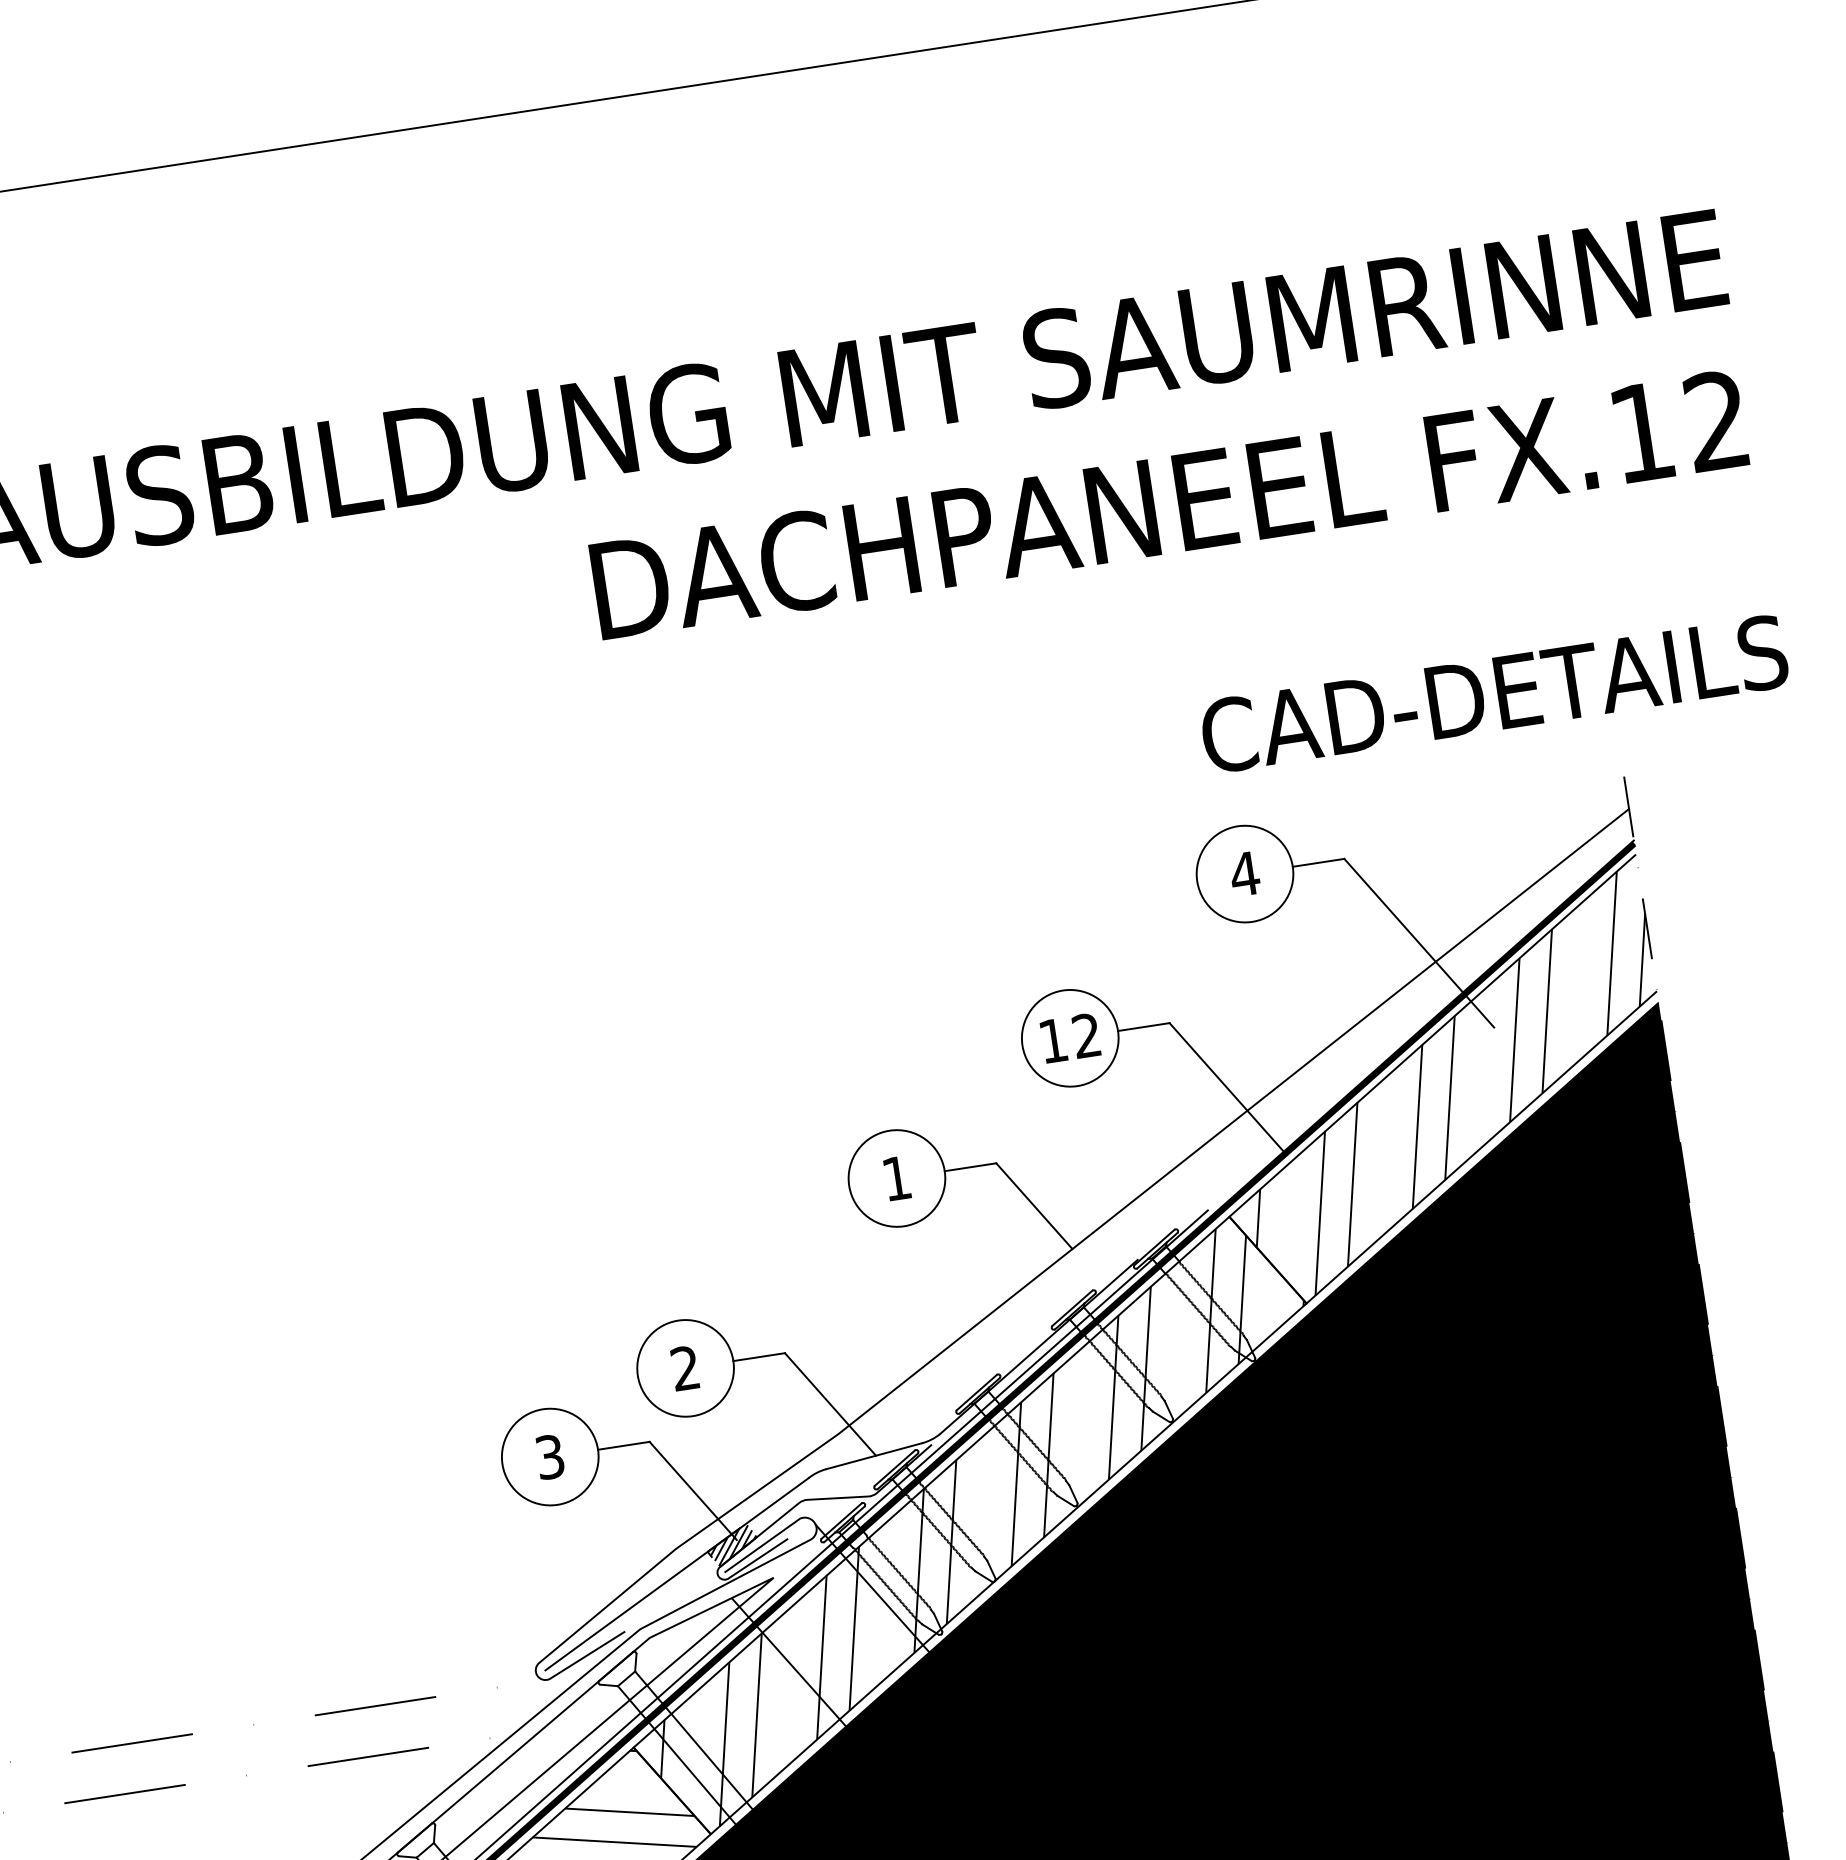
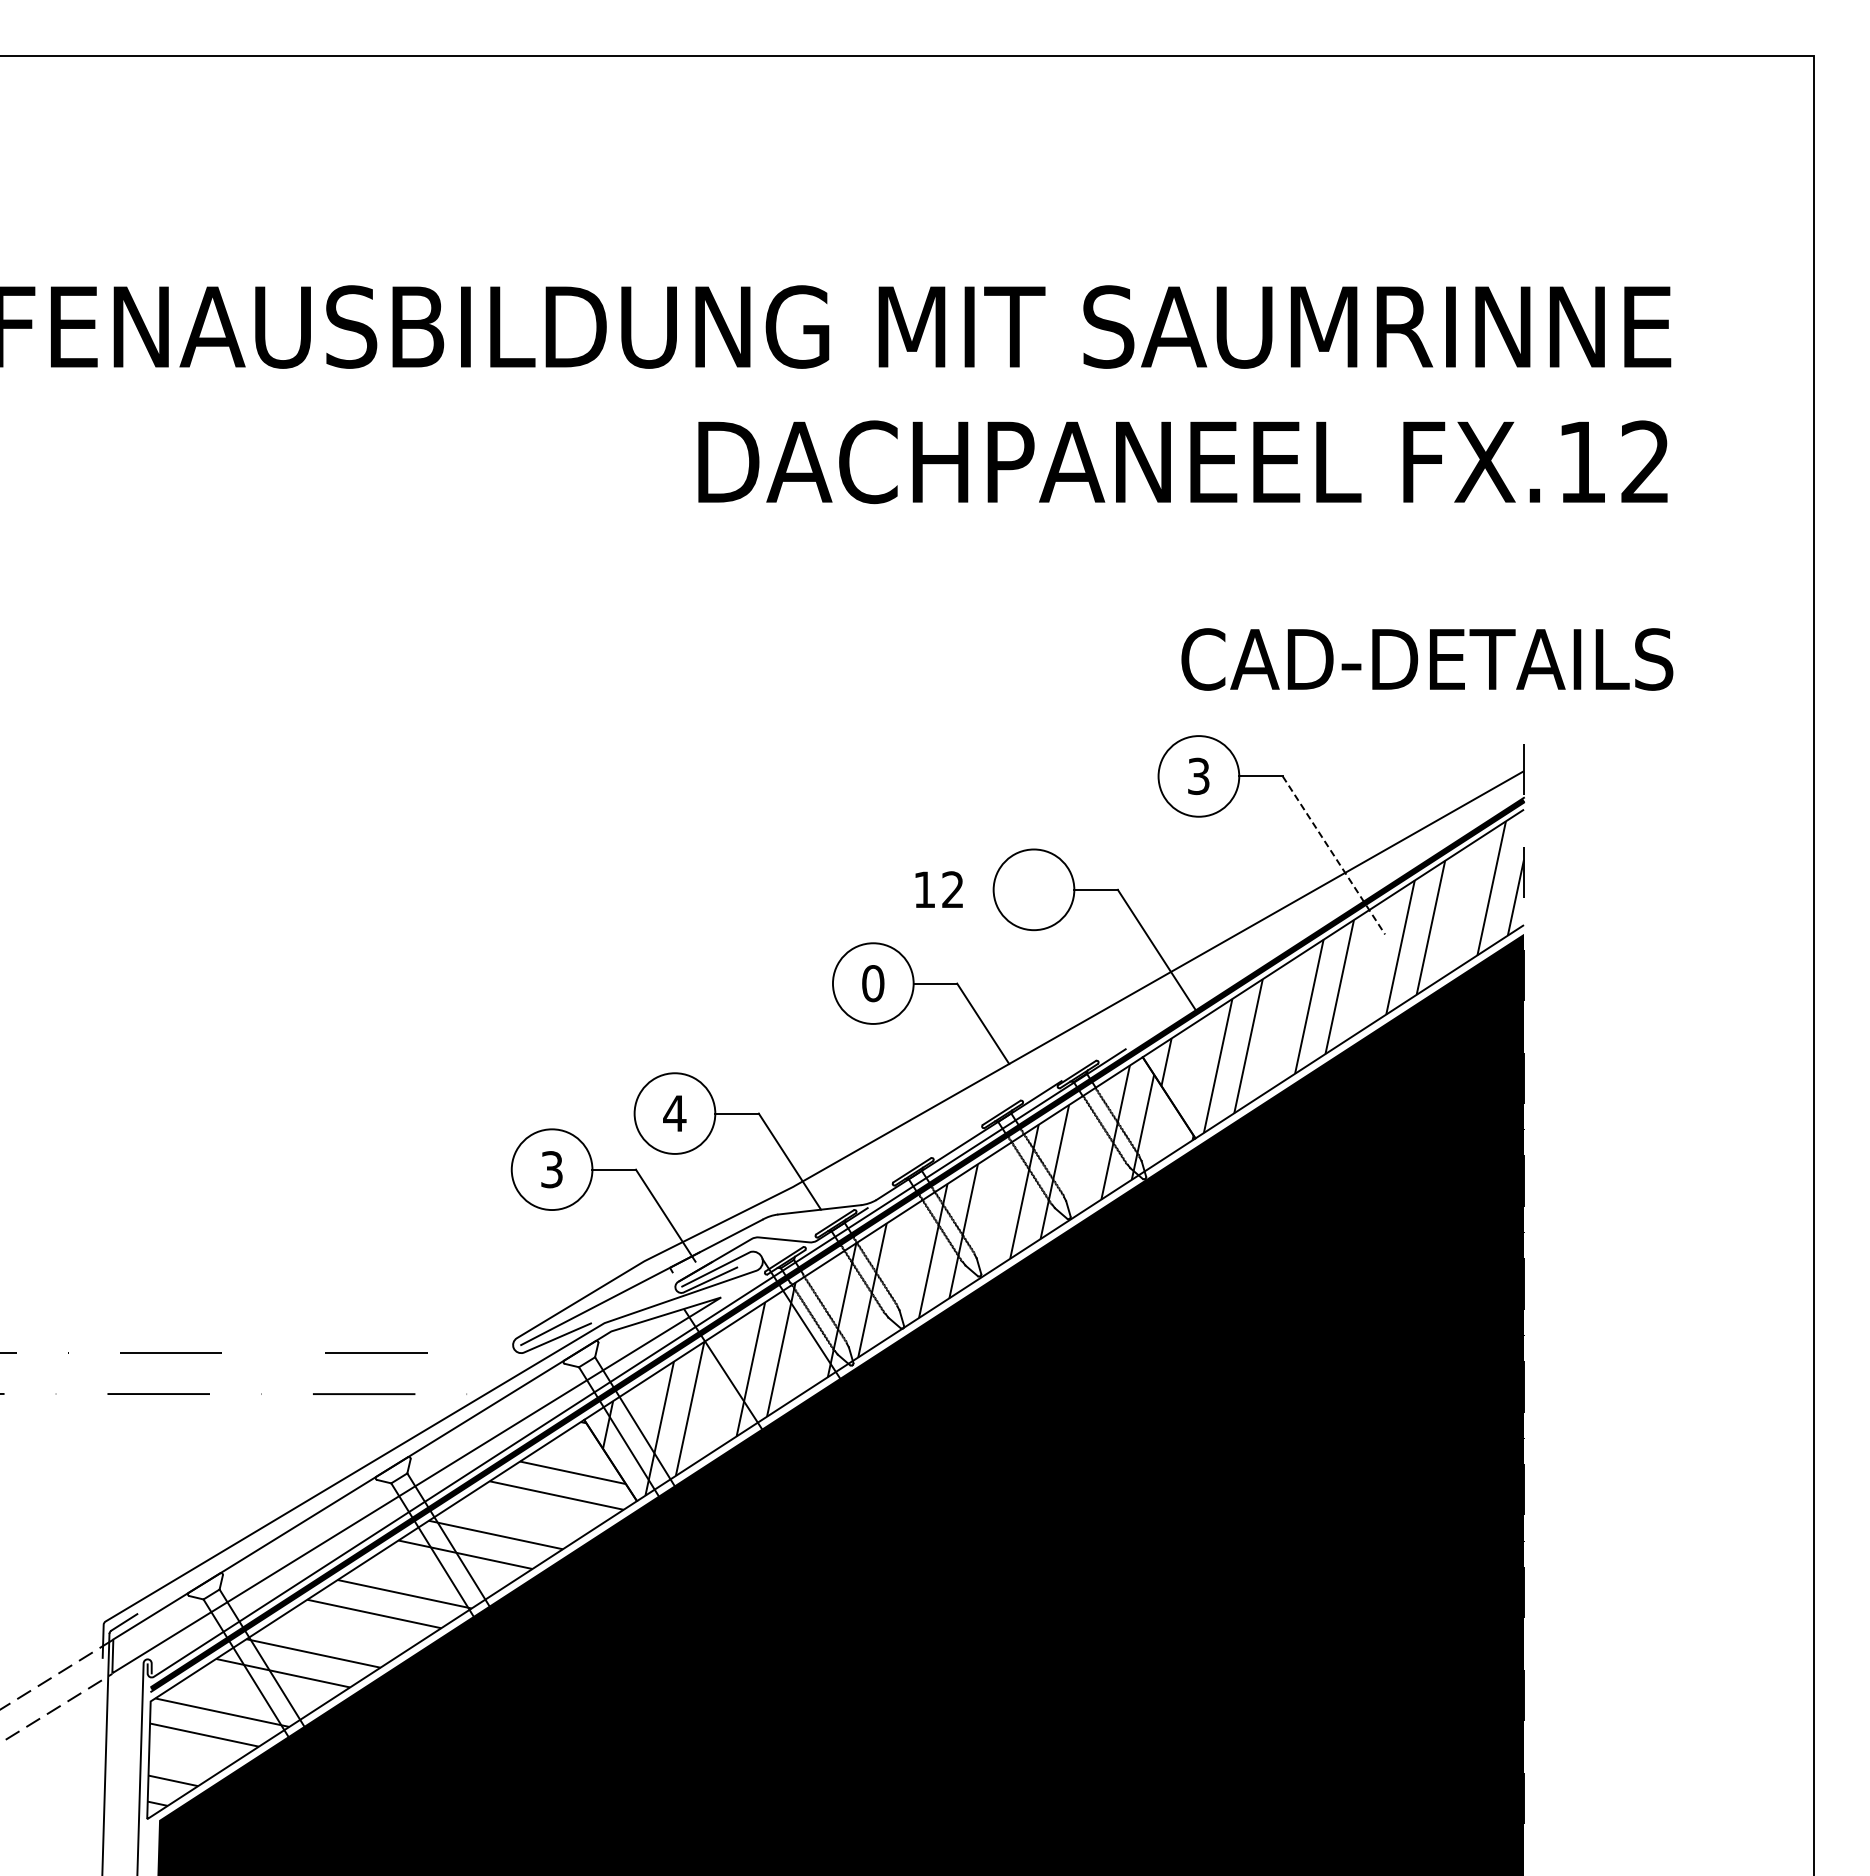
text: (1244, 874) -> (1198, 776), 4 -> 3
line: (1419, 943) -> (1334, 855), solid -> dashed
text: (1069, 1038) -> (938, 889), moved
text: (897, 1178) -> (873, 983), 1 -> 0
text: (685, 1368) -> (674, 1113), 2 -> 4
hatch: (733, 1545) -> (692, 1265), removed

